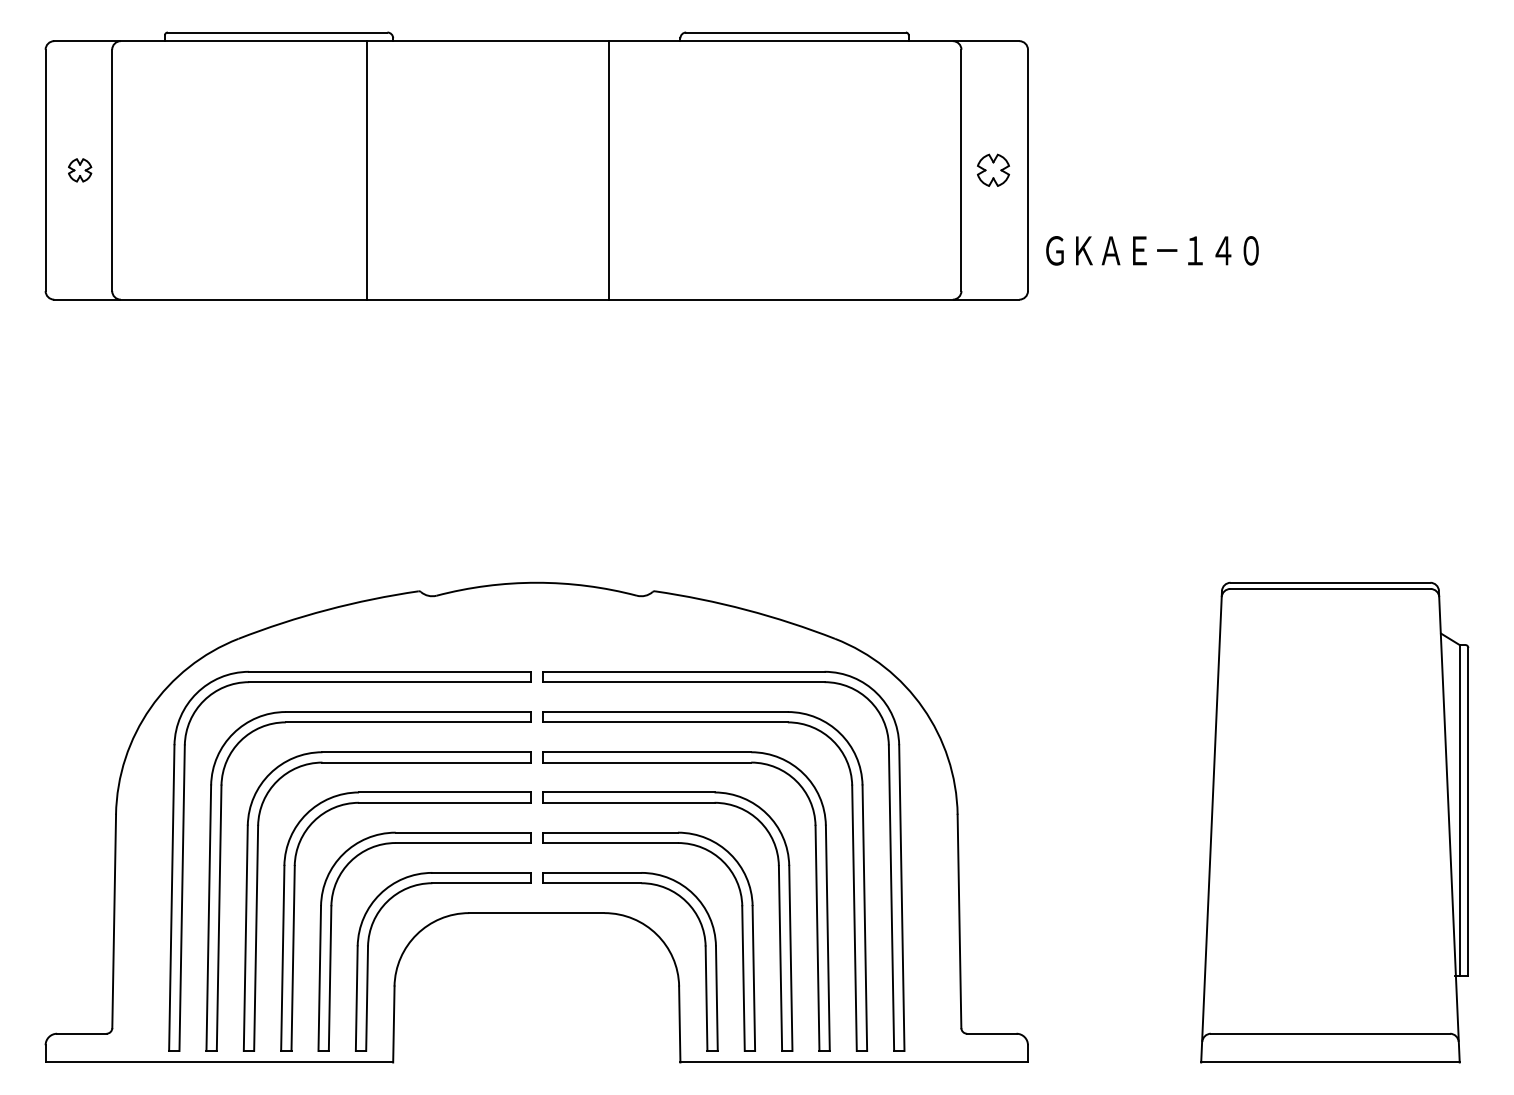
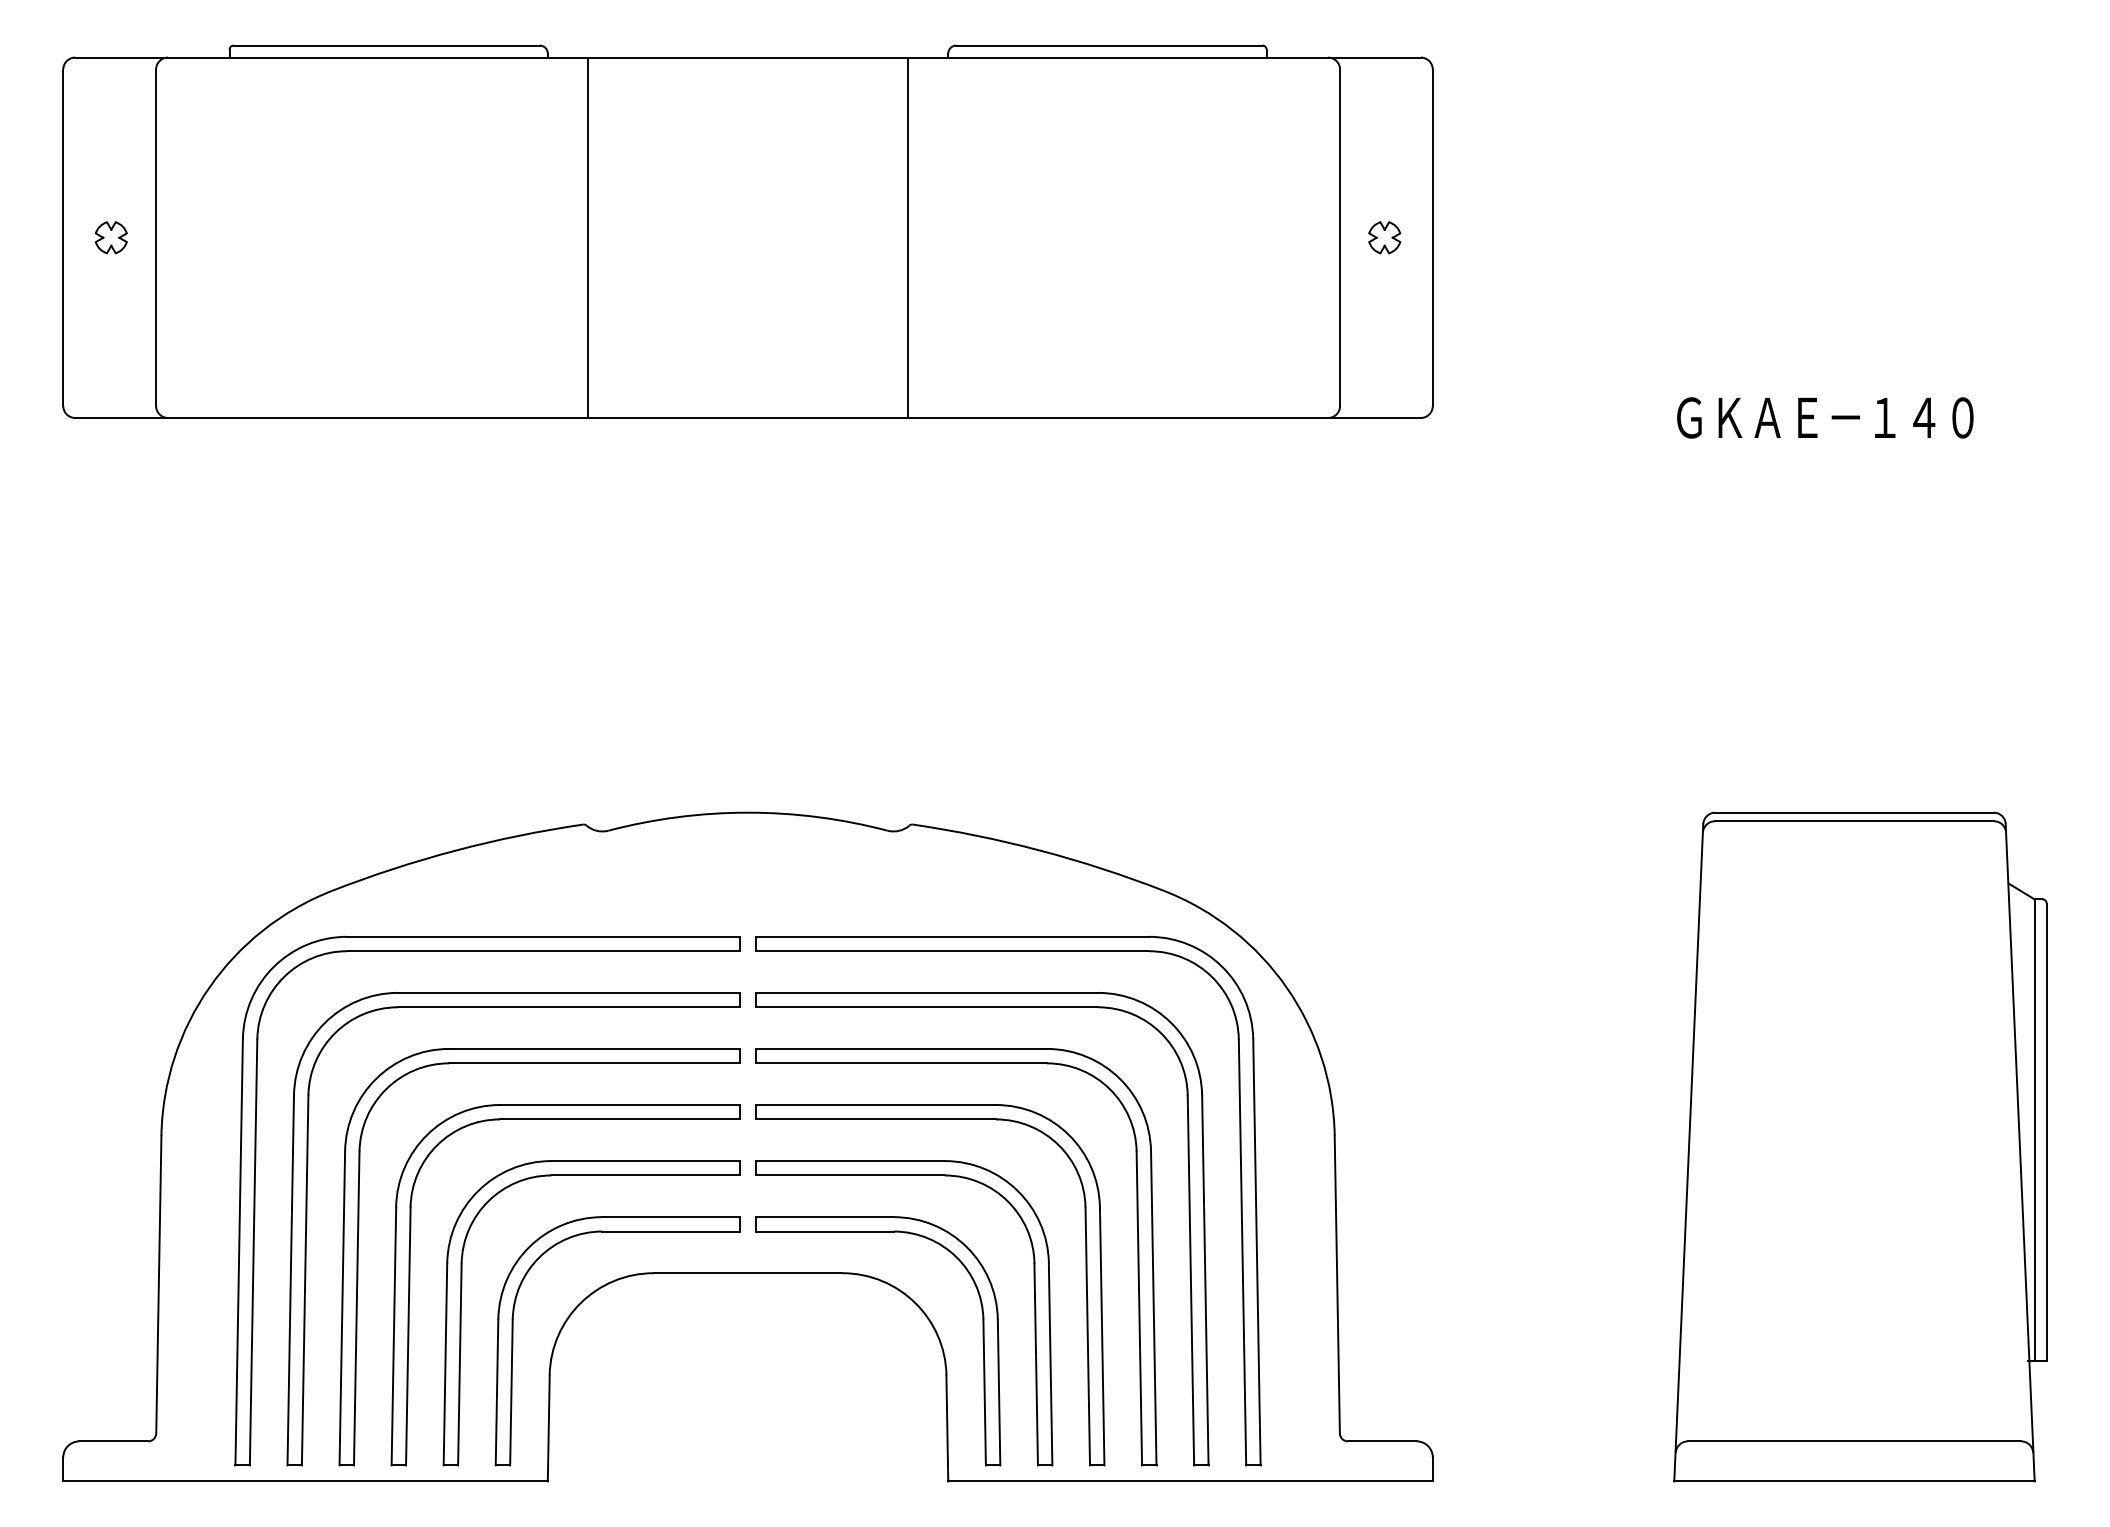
line: (366, 170) -> (587, 237), moved
line: (609, 170) -> (908, 237), moved
part: (993, 170) -> (1384, 237), size x0.71
text: (1152, 250) -> (1825, 417), moved

